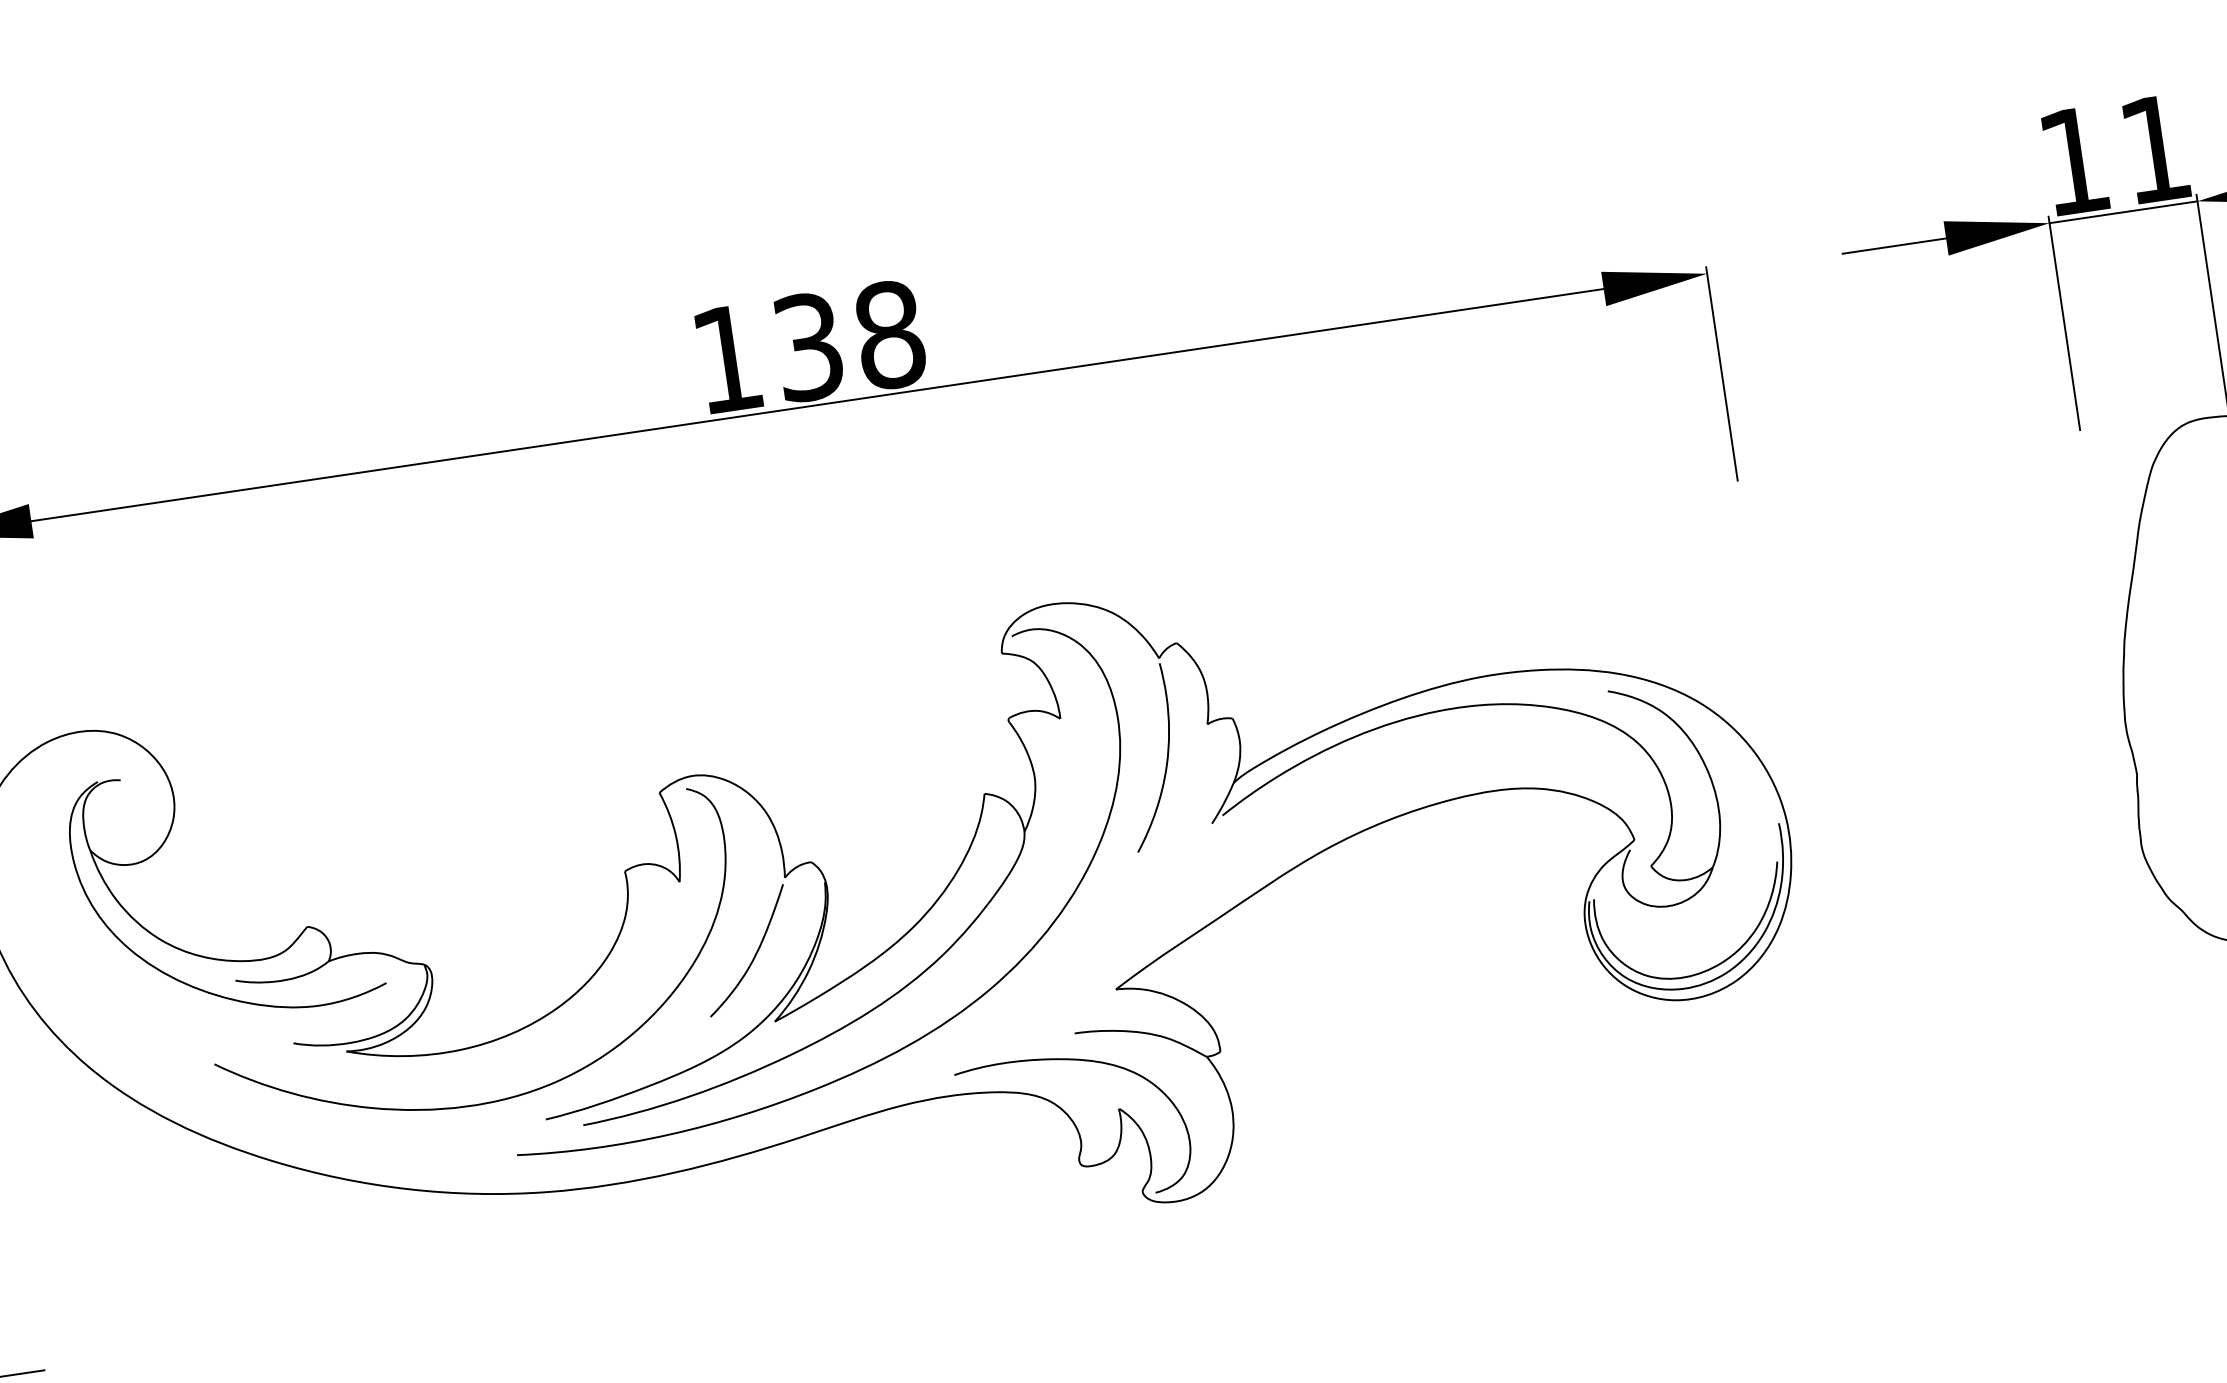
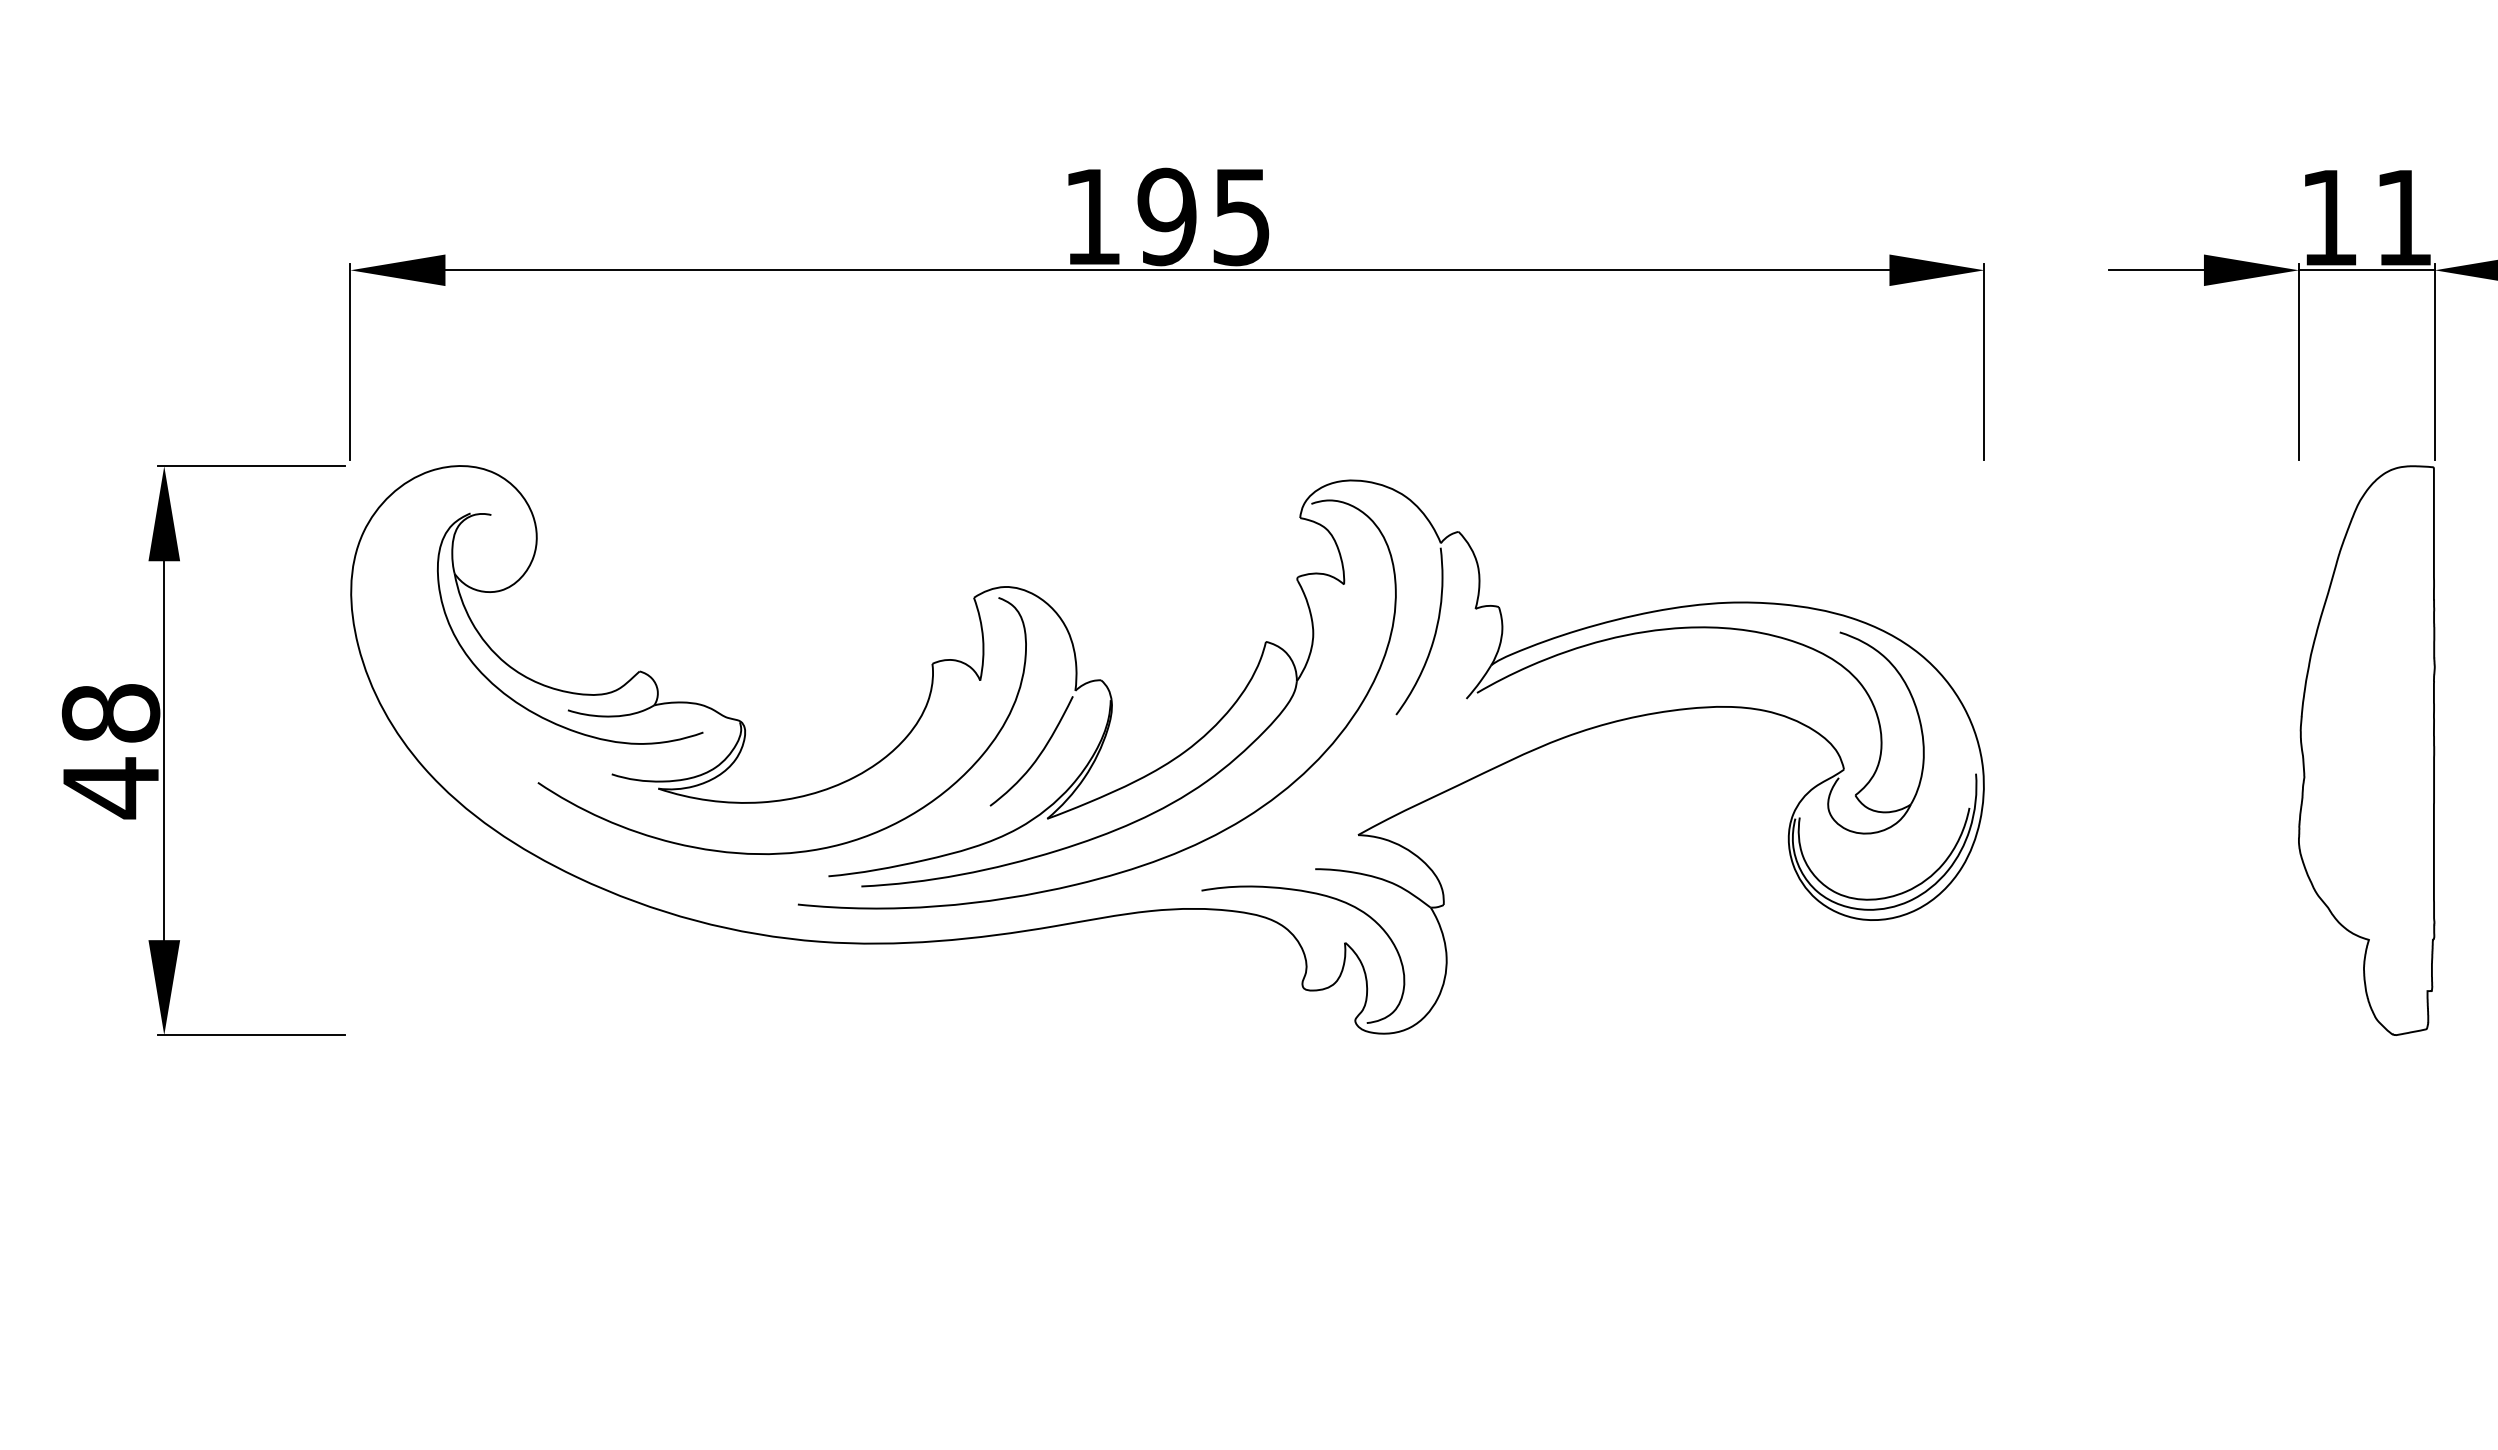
text: (849, 340) -> (1204, 216), 138 -> 195

